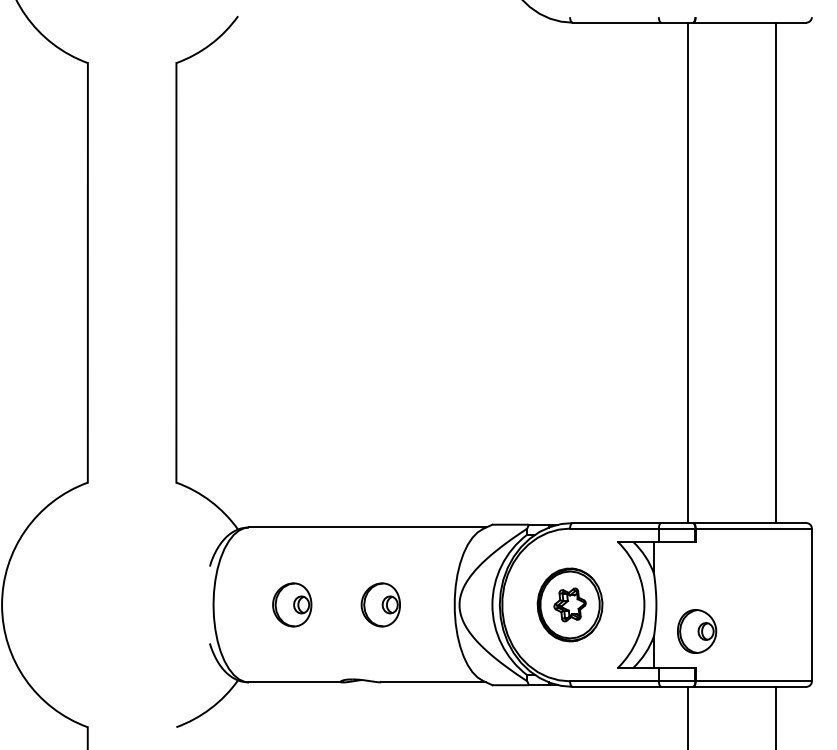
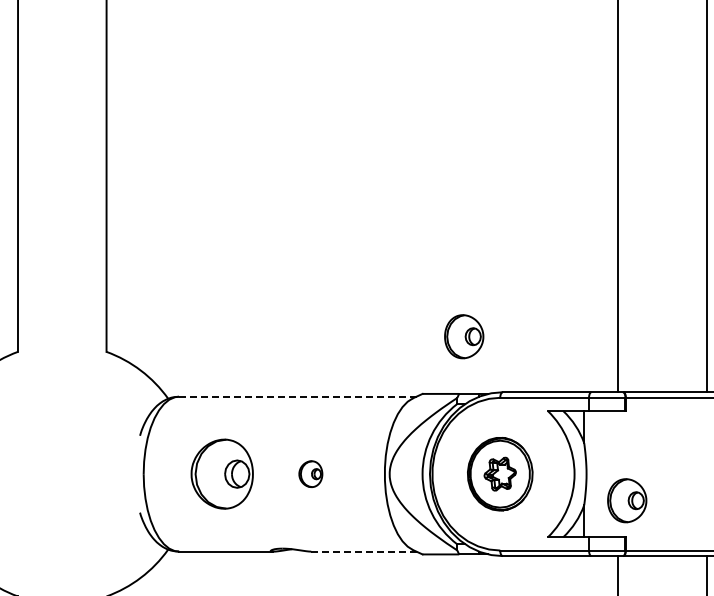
part: (534, 467) -> (464, 336), added
line: (367, 527) -> (297, 396), solid -> dashed
part: (292, 604) -> (222, 473), size x1.6
part: (380, 604) -> (310, 473), size x0.6
line: (433, 682) -> (363, 551), solid -> dashed

